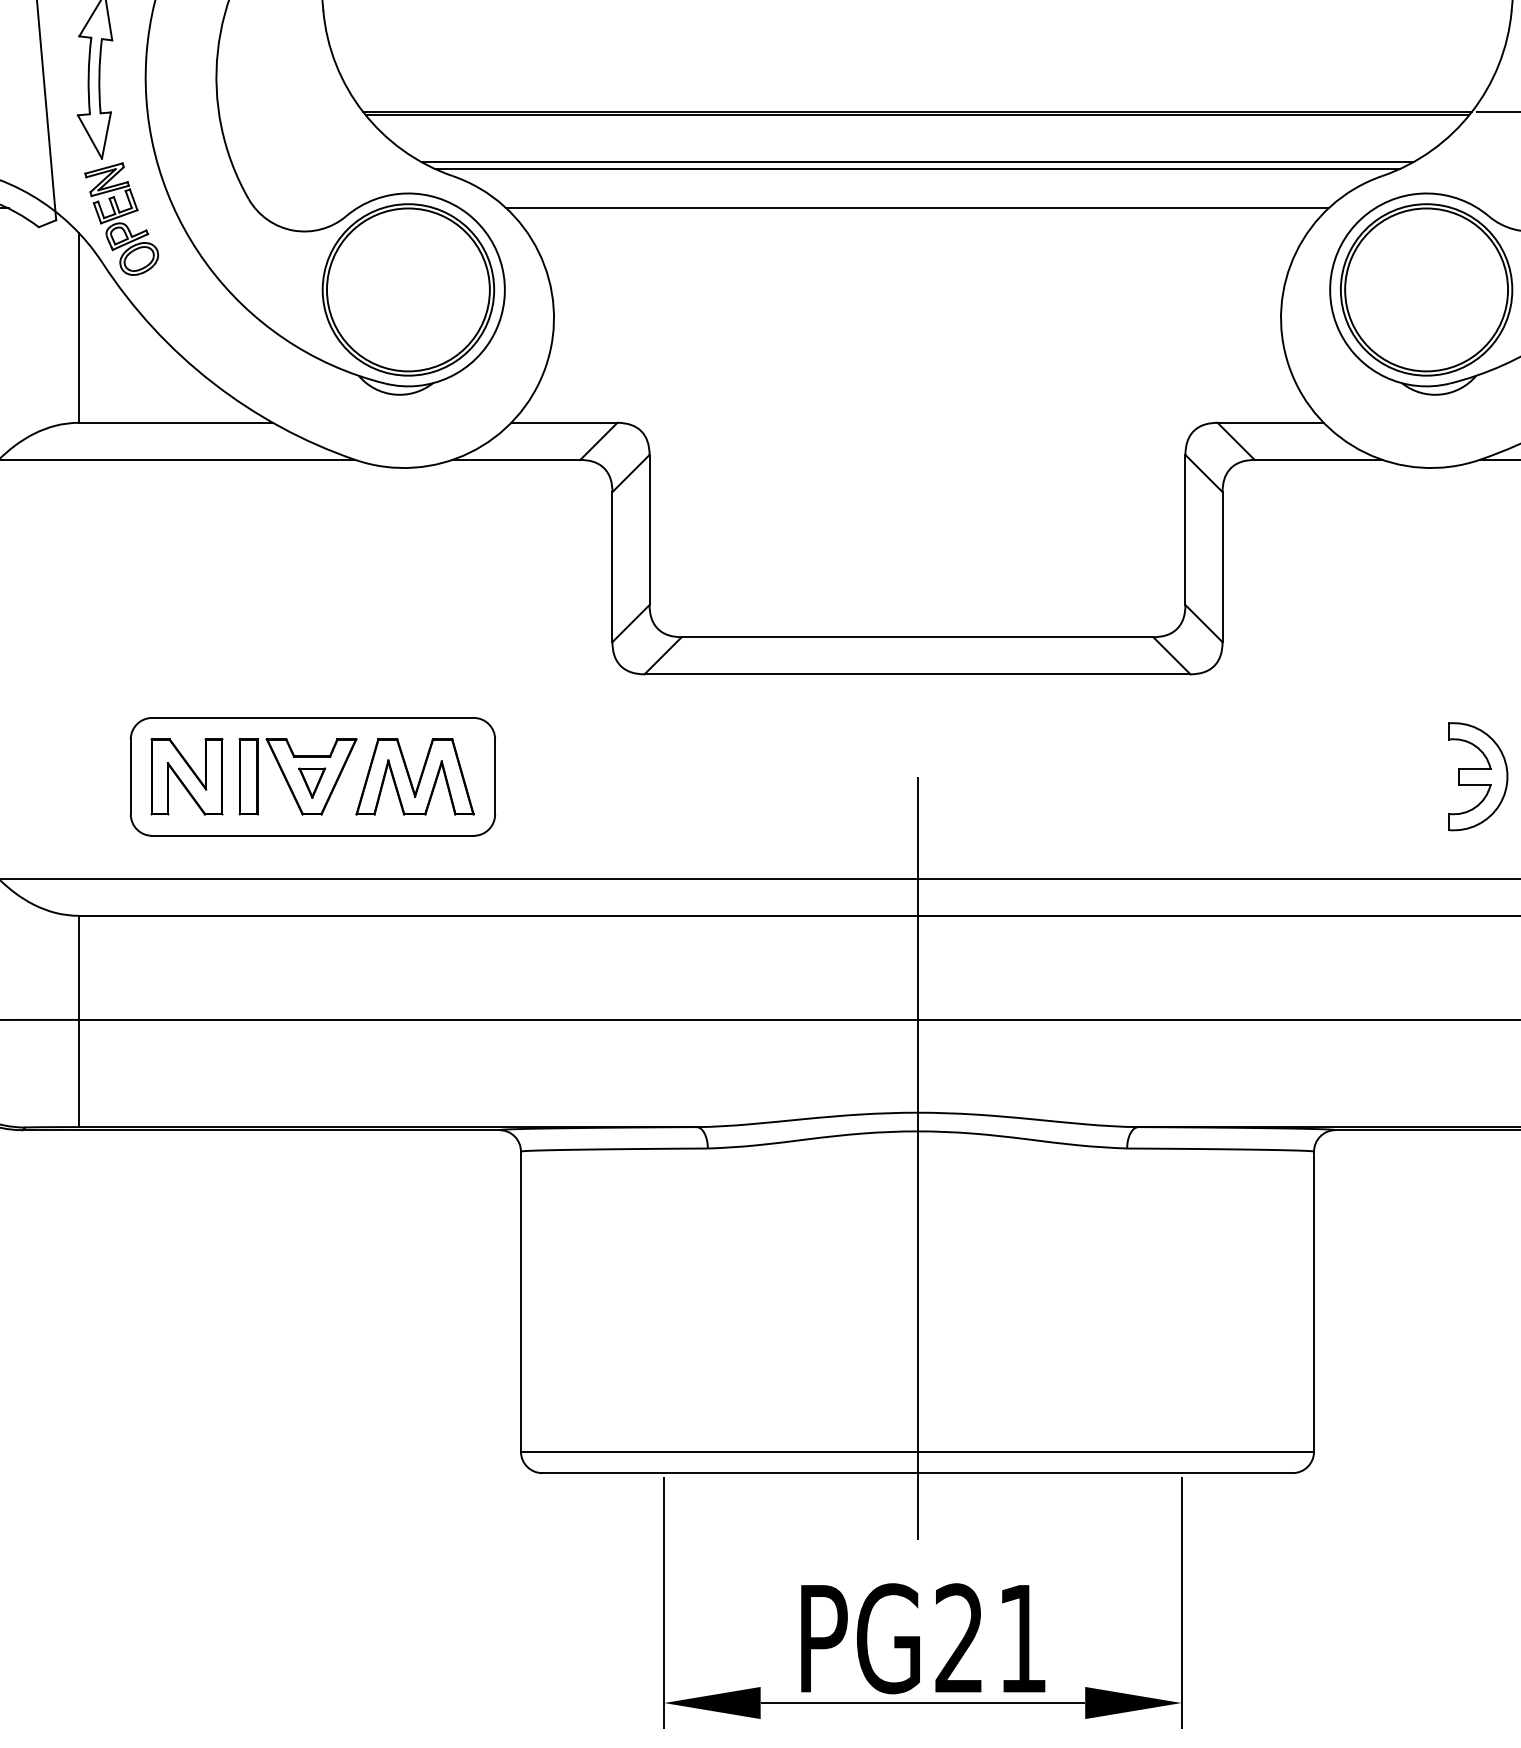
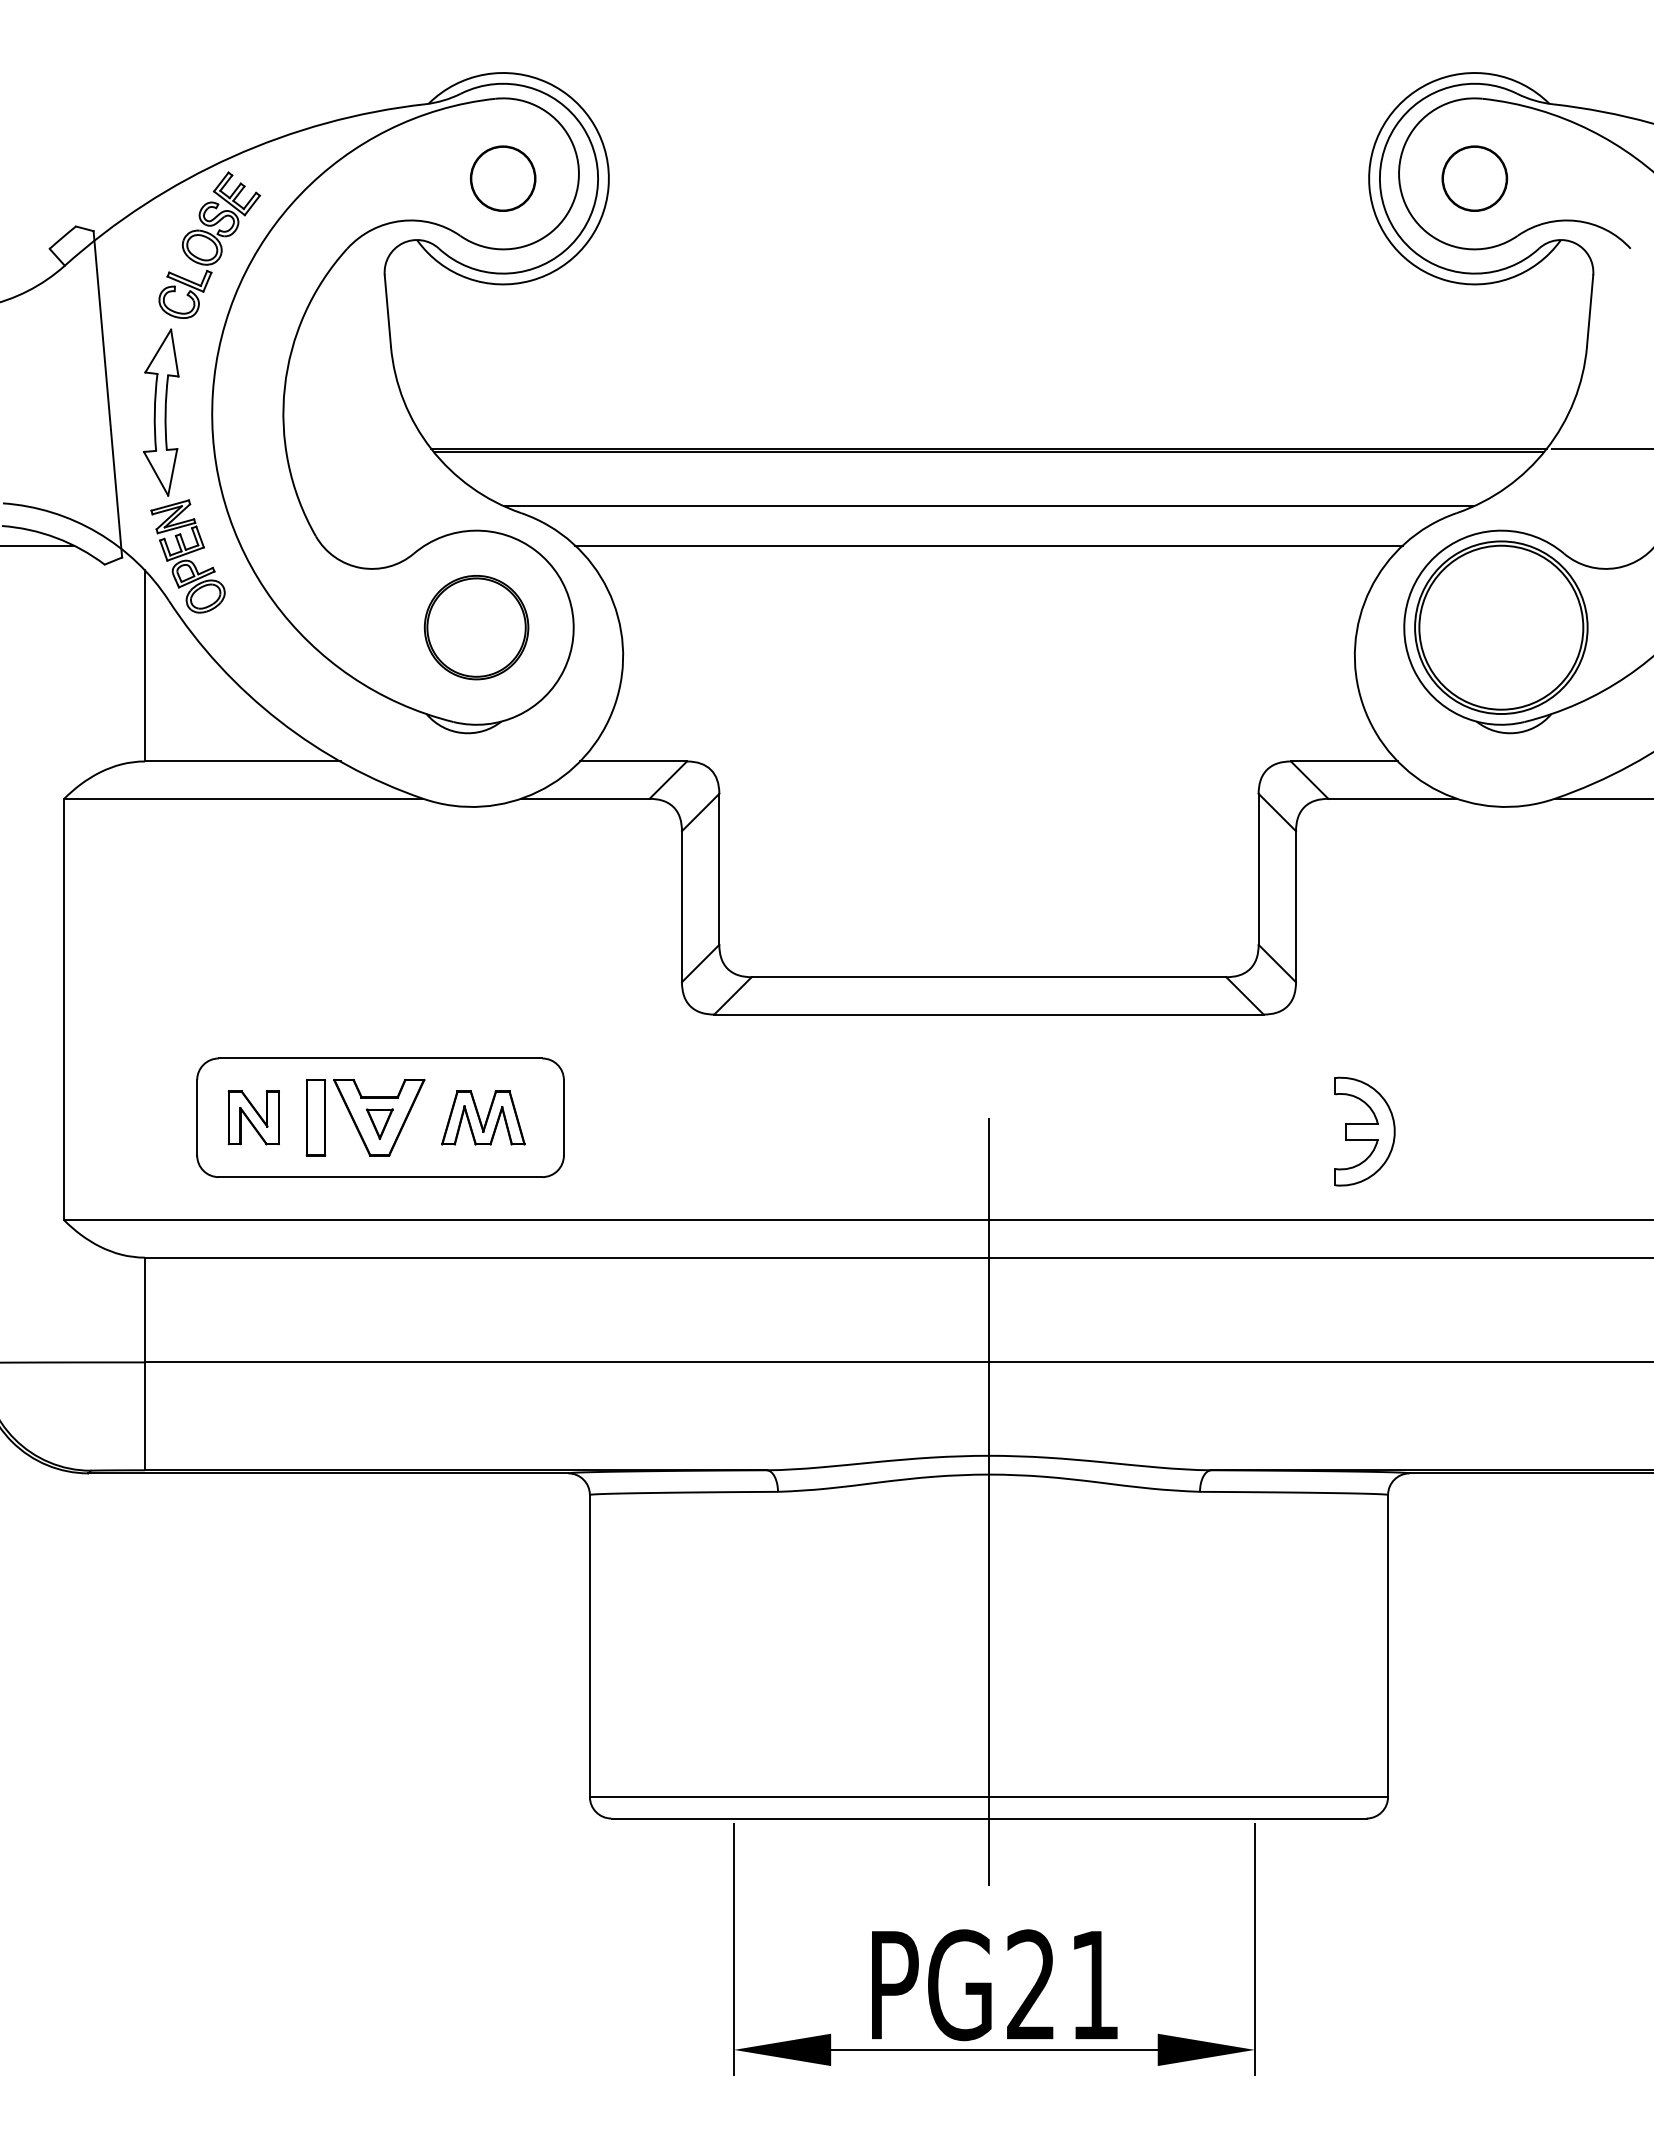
line: (917, 162) -> (988, 499), removed
part: (408, 289) -> (476, 627), size x0.6
part: (186, 776) -> (253, 1117), size x0.7
part: (415, 776) -> (483, 1117), size x0.7
part: (1477, 776) -> (1364, 1131), moved

